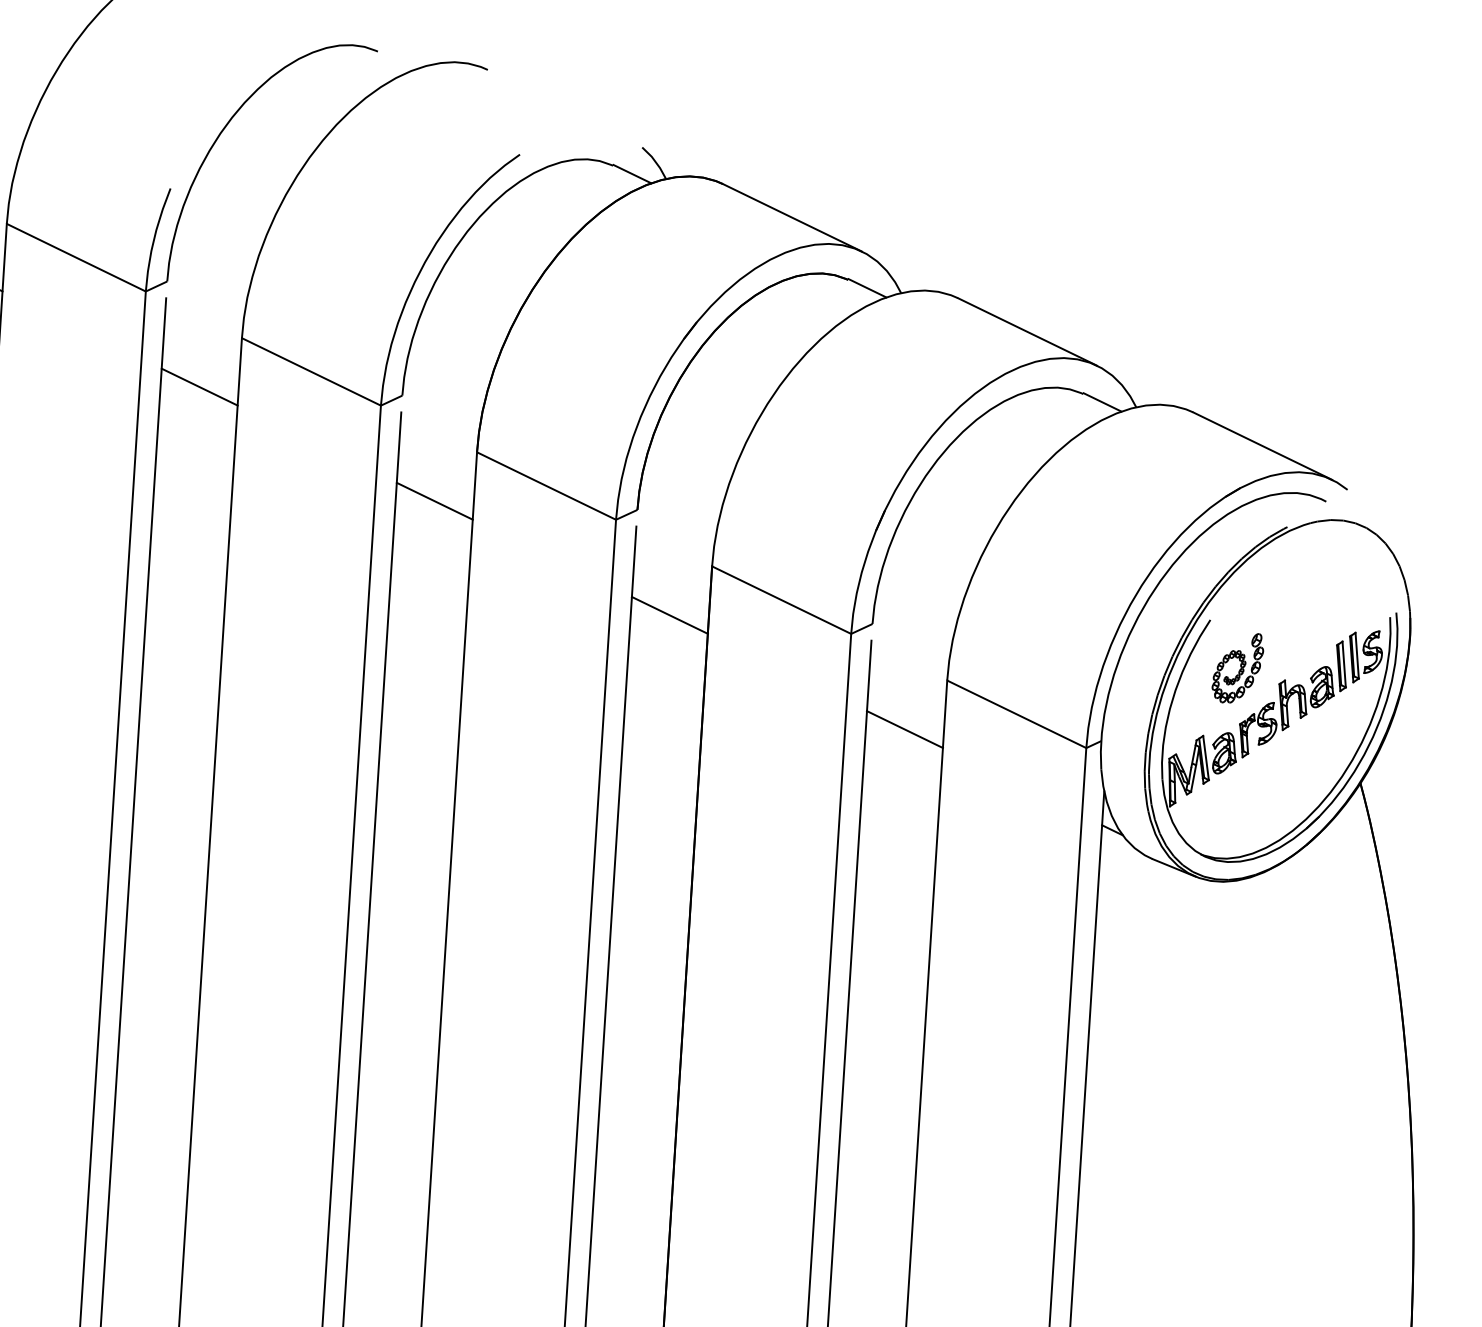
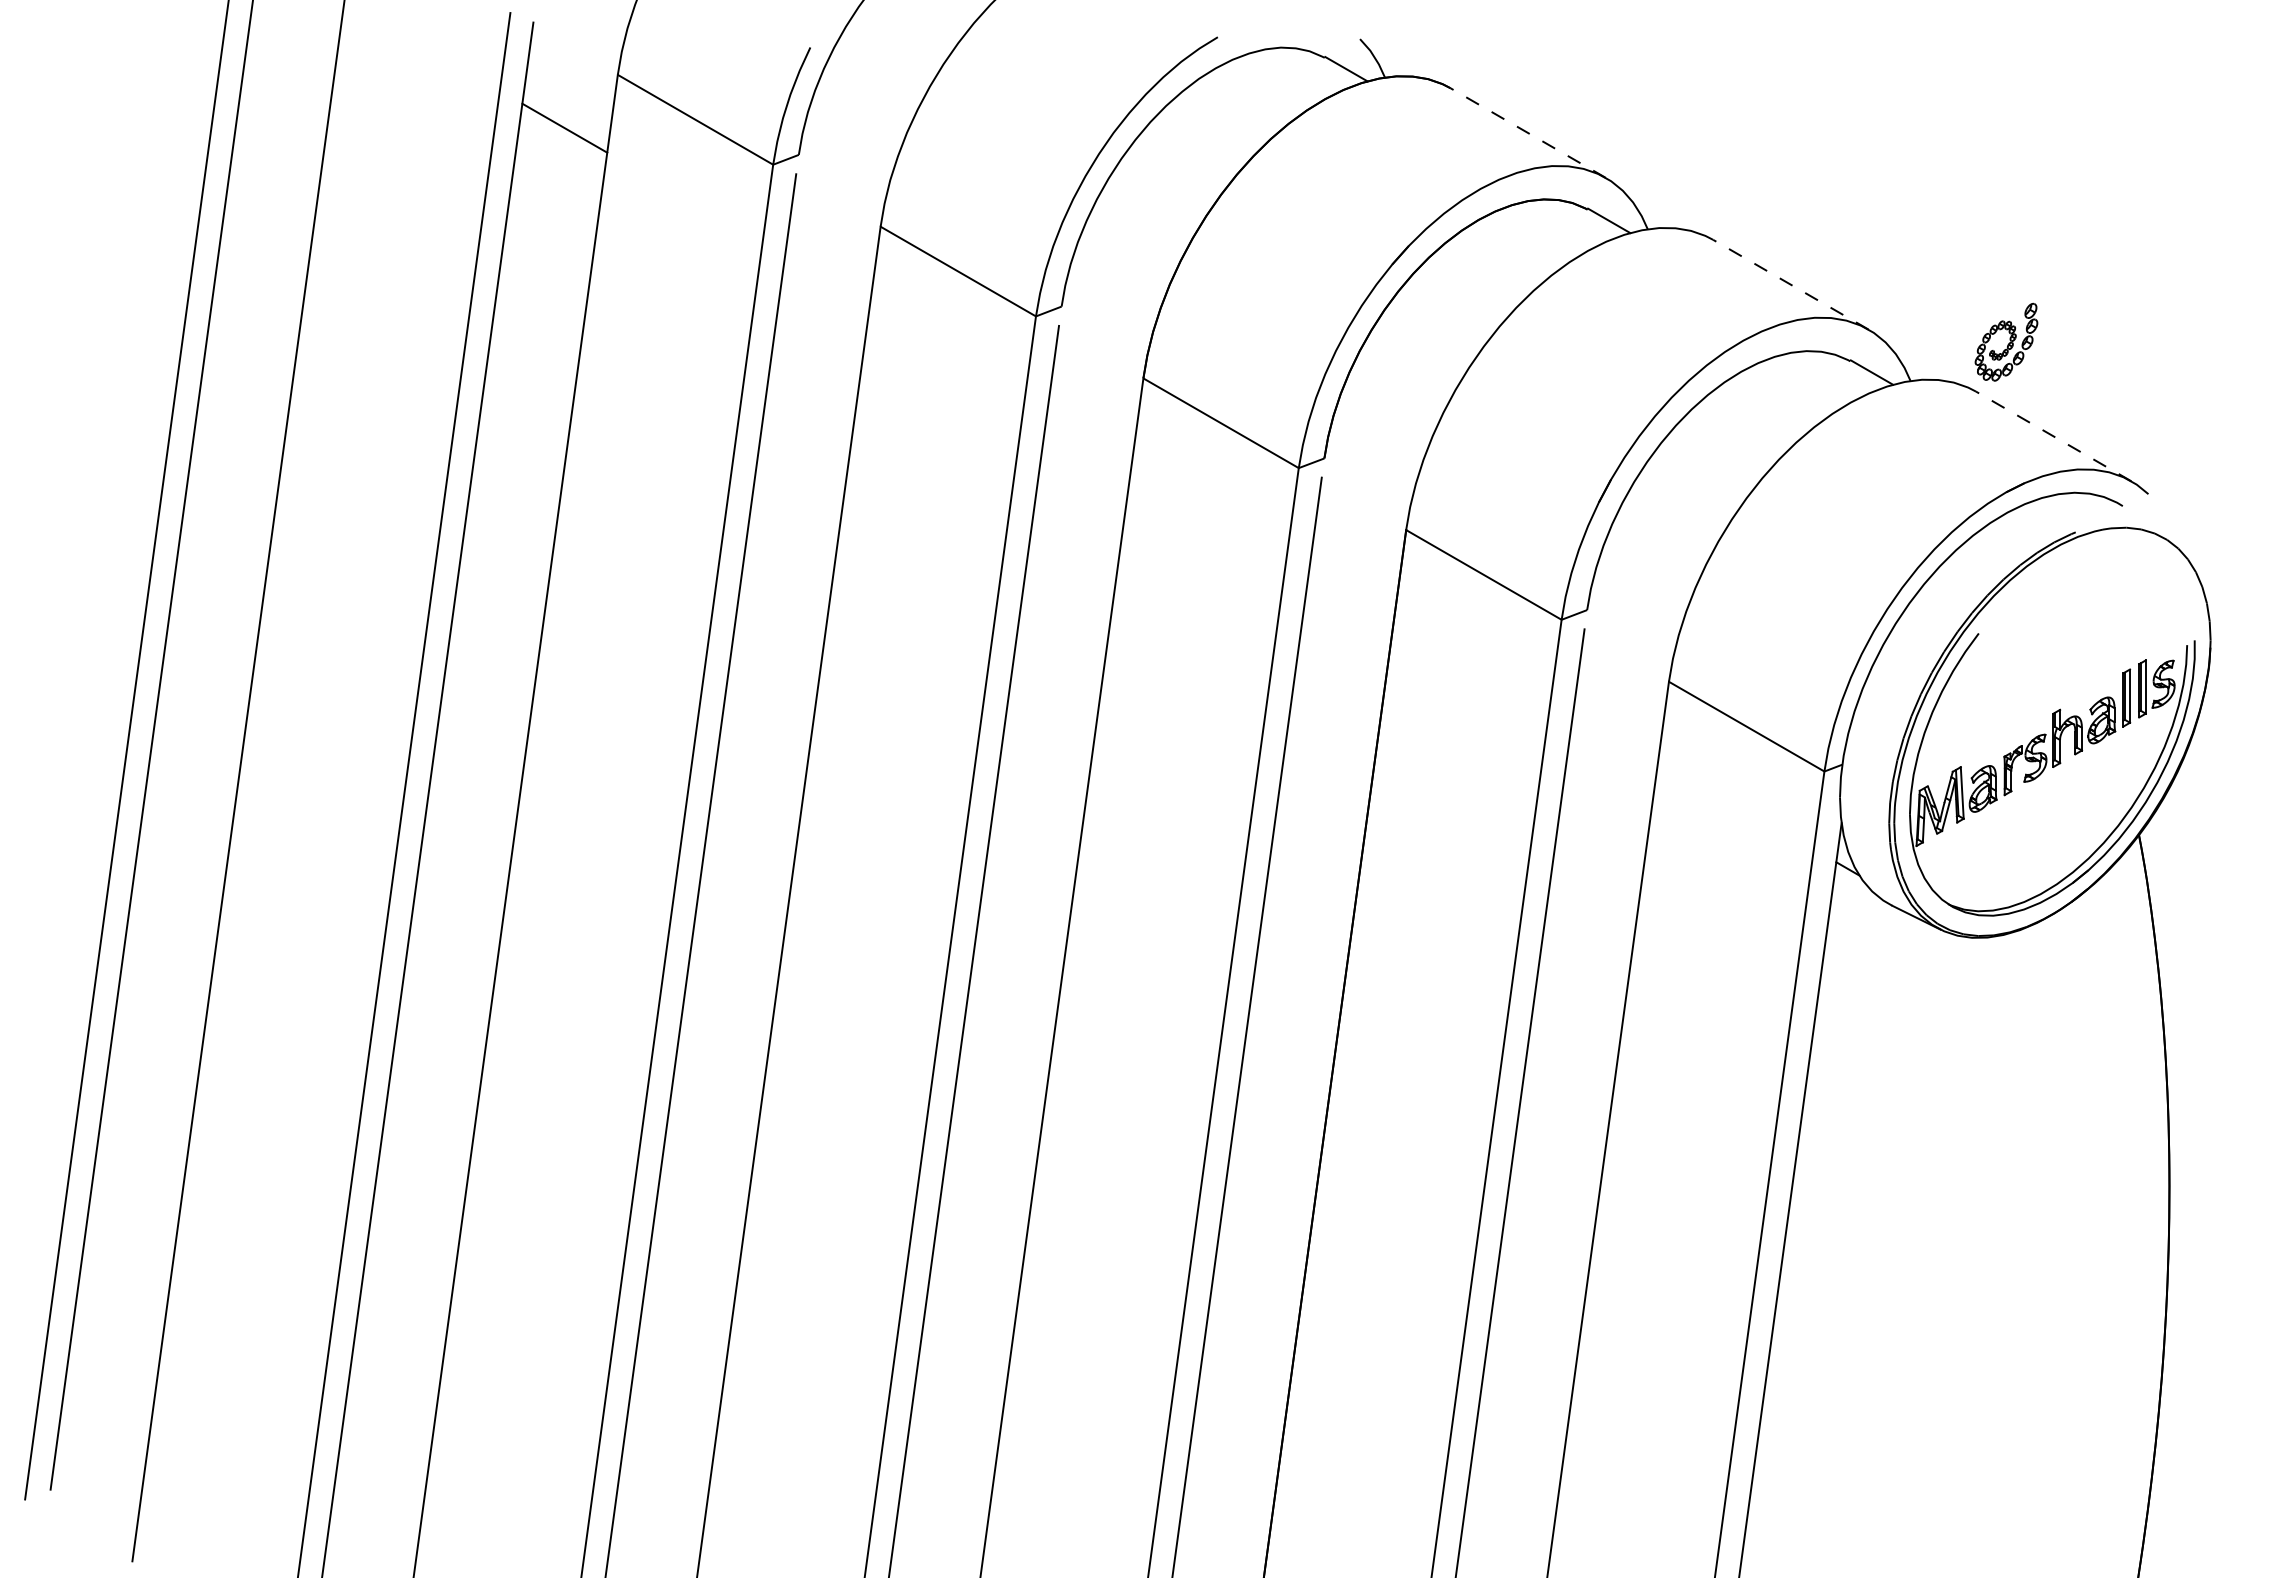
line: (792, 218) -> (1528, 133), solid -> dashed
line: (1027, 331) -> (1790, 284), solid -> dashed
line: (199, 386) -> (827, 279), removed
line: (1262, 446) -> (2053, 436), solid -> dashed
line: (434, 501) -> (1090, 431), removed
line: (669, 614) -> (1352, 582), removed
part: (1237, 668) -> (2006, 341), moved
line: (904, 729) -> (1615, 734), removed

